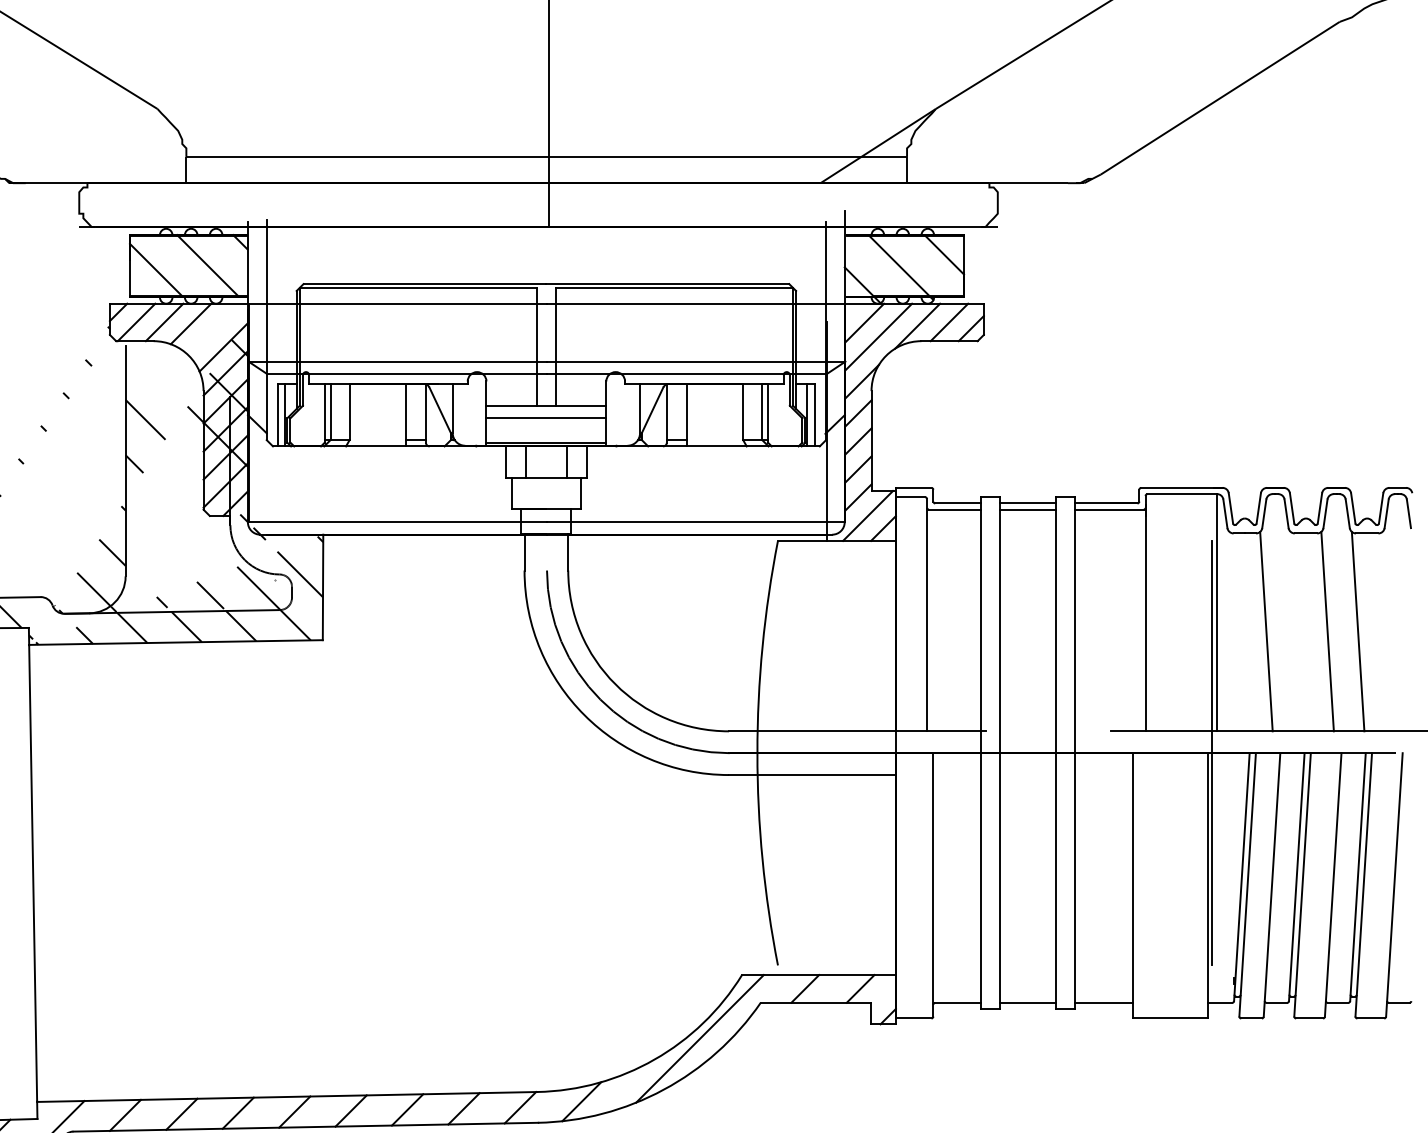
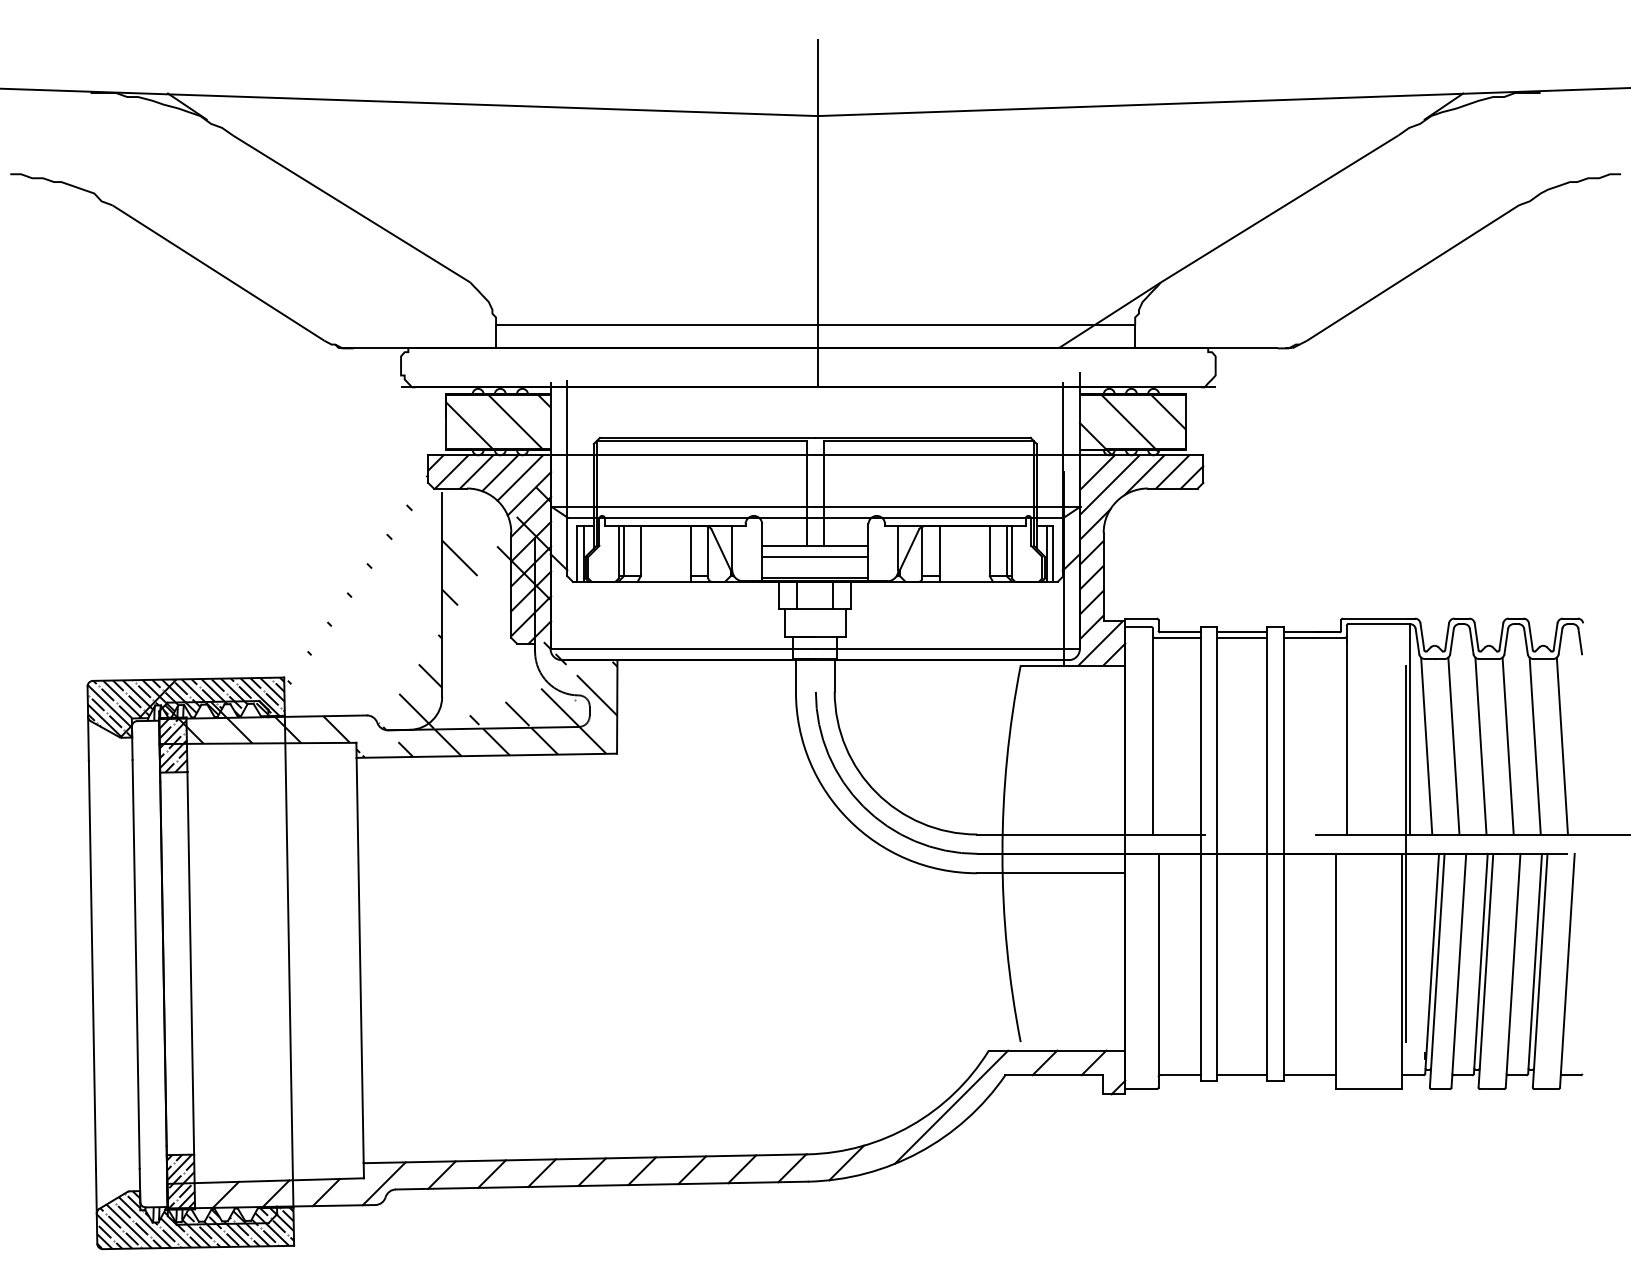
line: (213, 328) -> (520, 477), added
line: (1235, 630) -> (1426, 745), added
line: (1296, 630) -> (1480, 745), added
line: (1387, 630) -> (1561, 745), added

